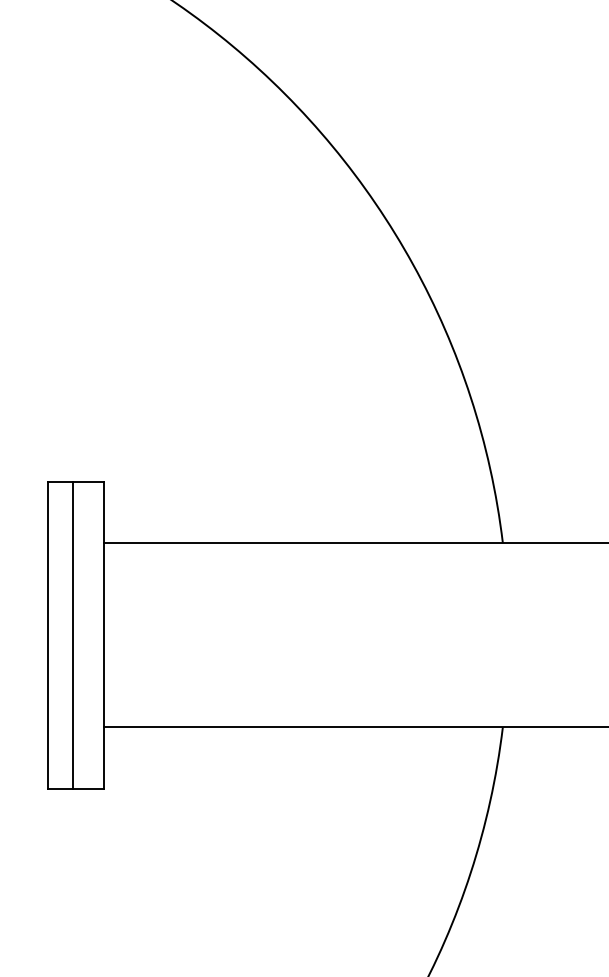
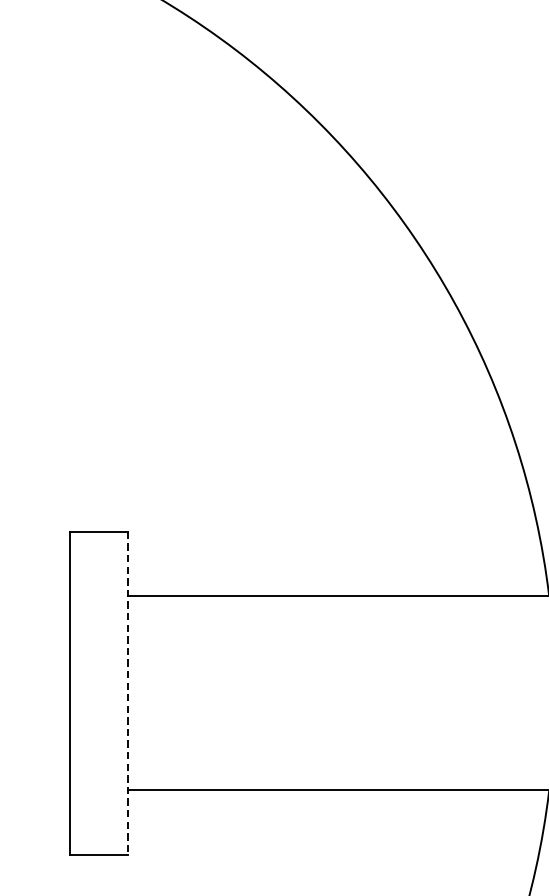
line: (72, 634) -> (95, 692), removed
line: (103, 635) -> (128, 693), solid -> dashed

